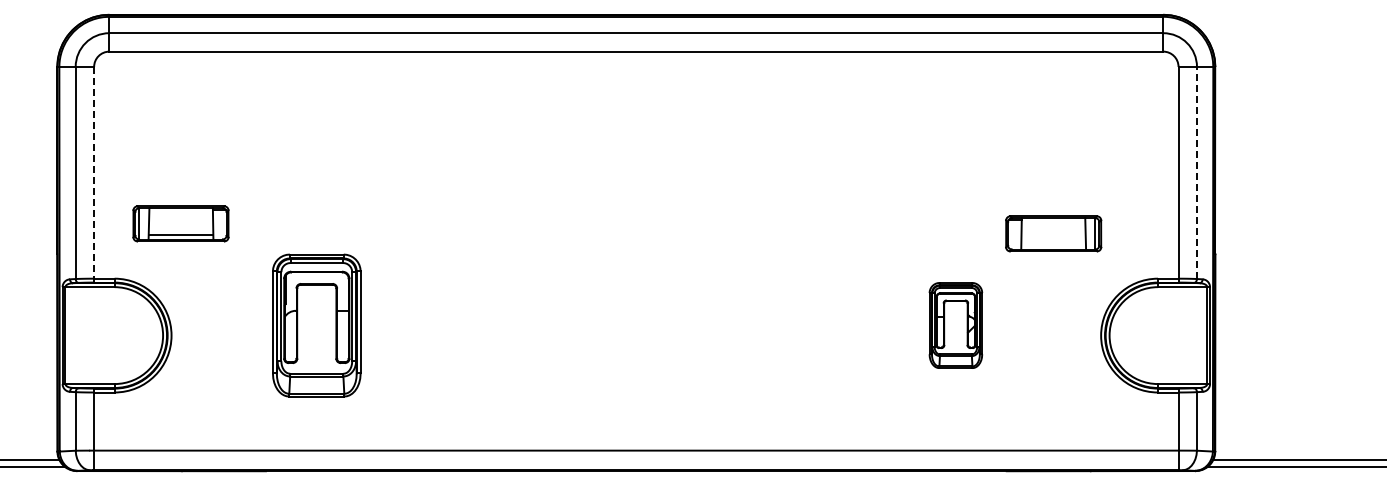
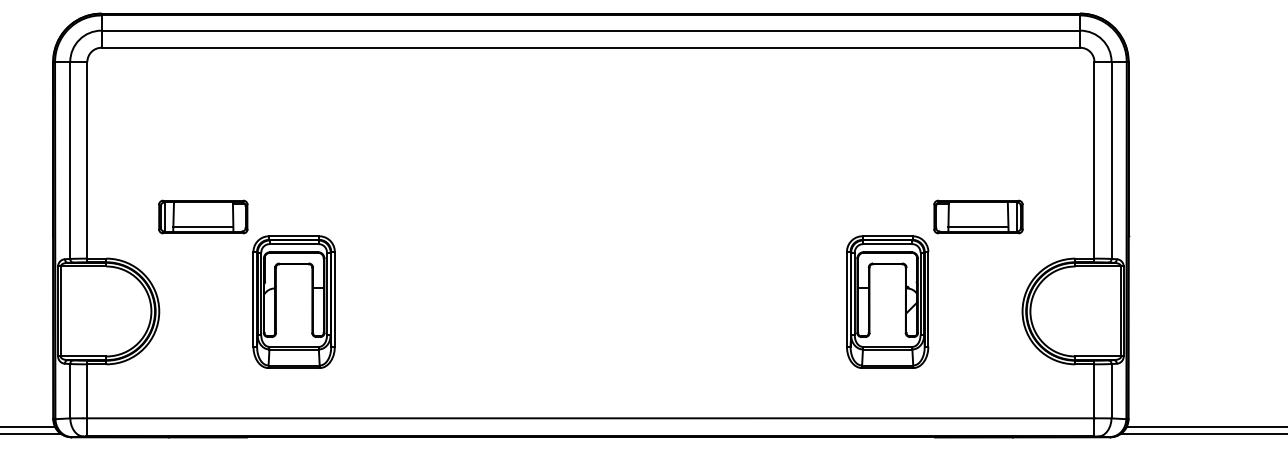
line: (1196, 172) -> (1111, 160), dashed -> solid
line: (94, 174) -> (87, 161), dashed -> solid
part: (180, 223) -> (202, 216), moved
line: (1053, 244) -> (978, 226), added
part: (955, 325) -> (887, 302), size x1.67

